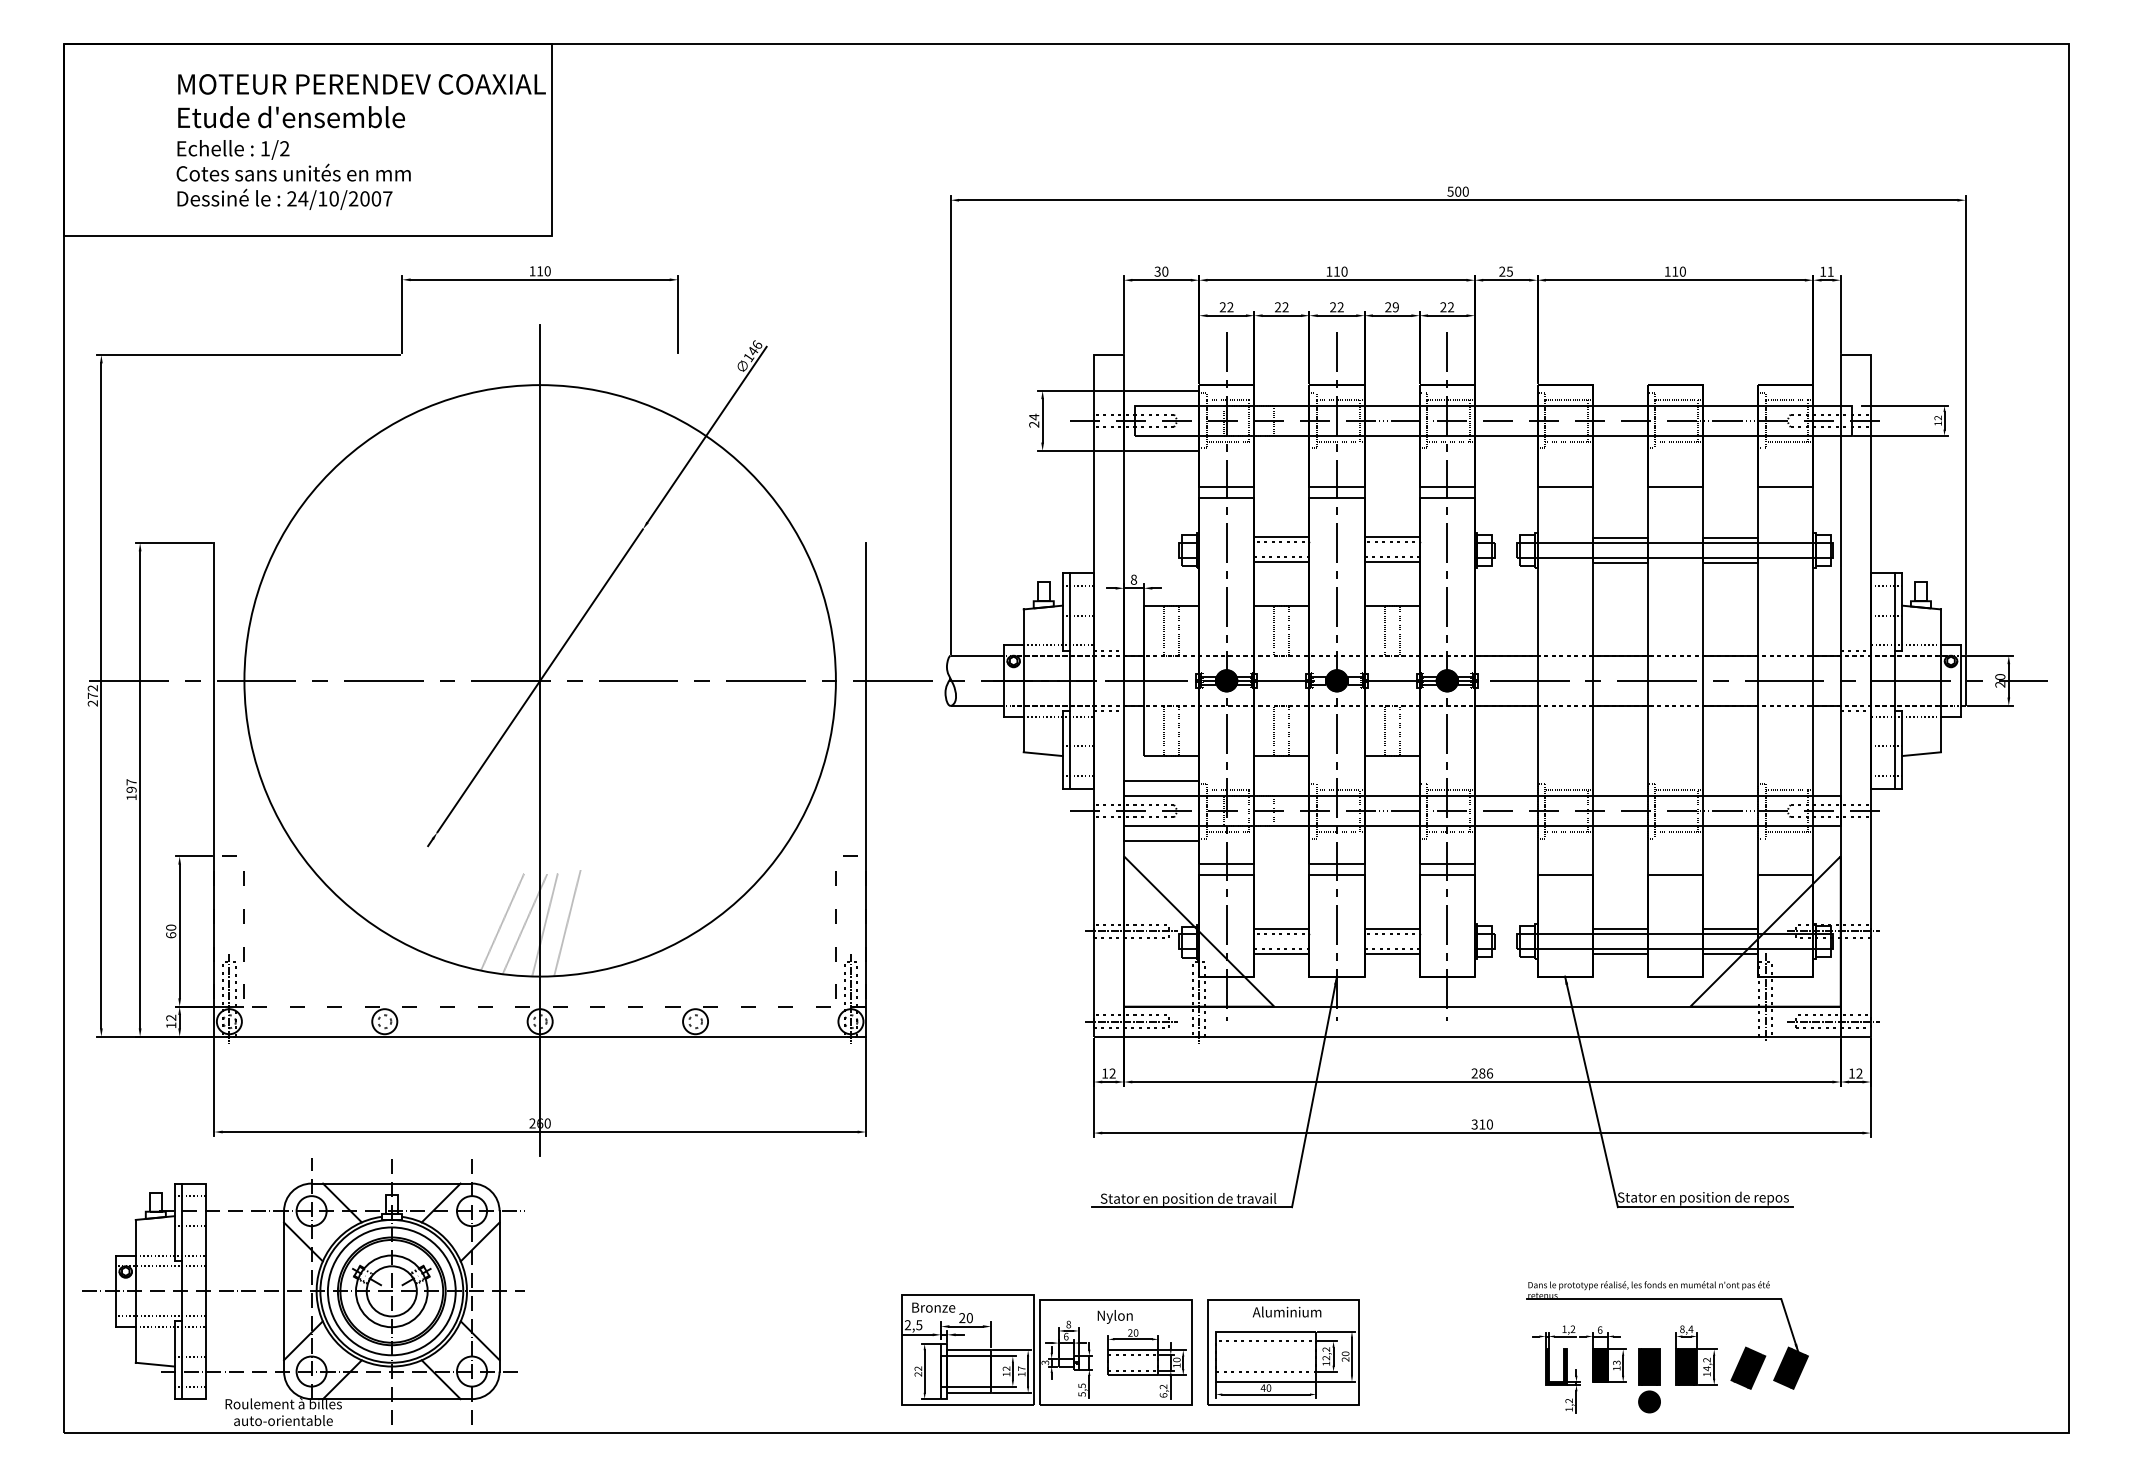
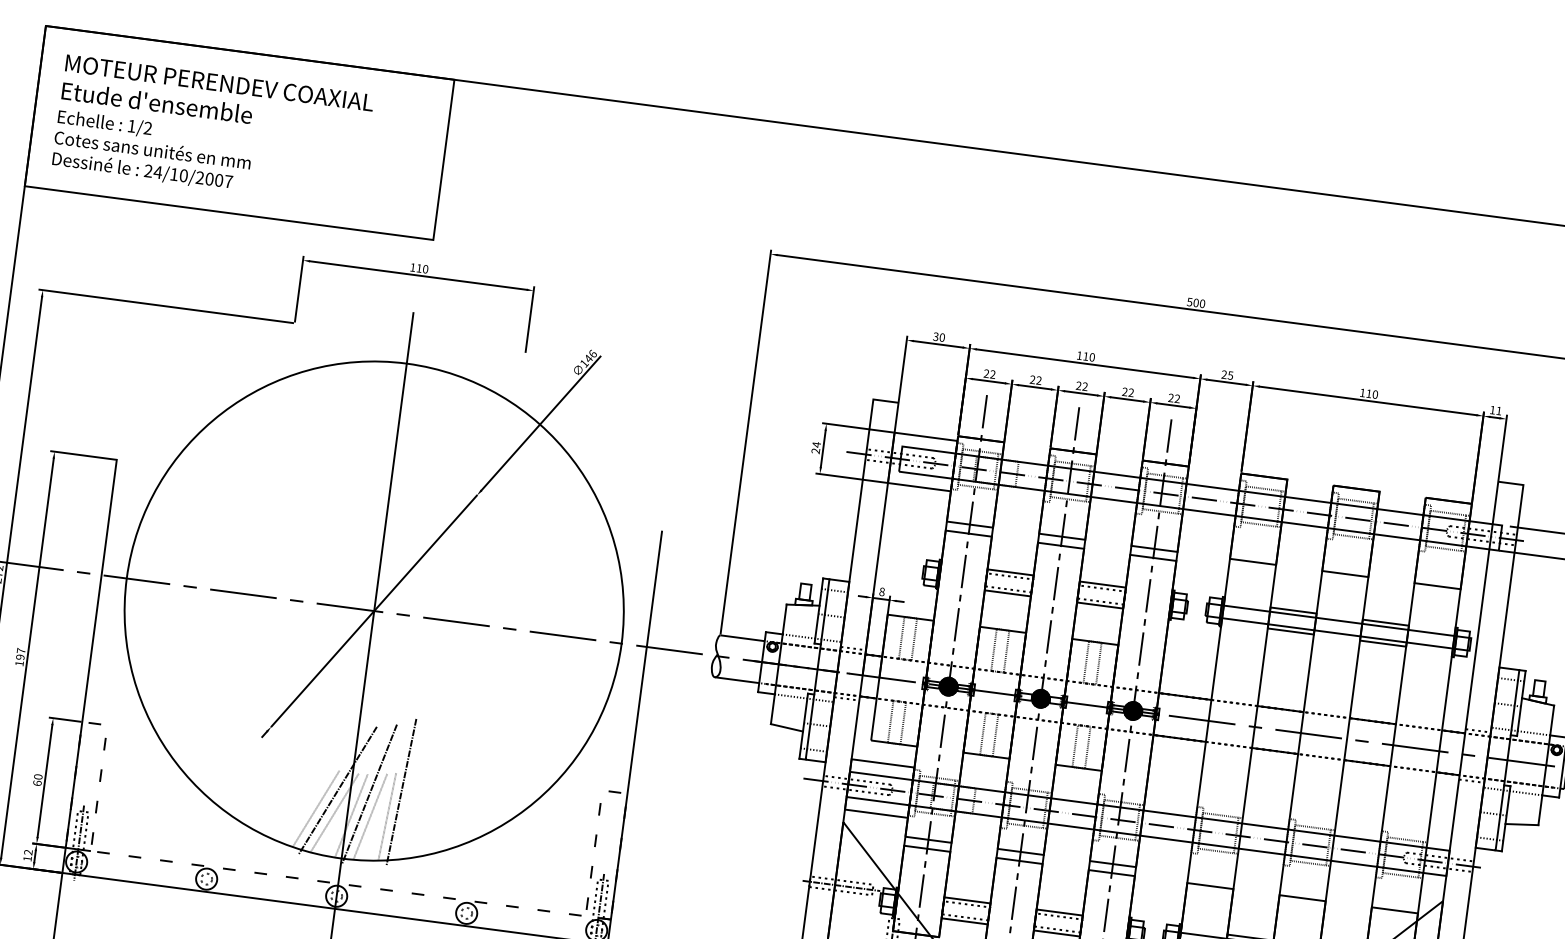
text: (360, 141) -> (212, 130), moved
text: (1395, 307) -> (1130, 392), 29 -> 22
line: (599, 889) -> (400, 792), added
line: (562, 896) -> (369, 793), added
line: (525, 897) -> (338, 790), added
line: (587, 920) -> (387, 816), added

